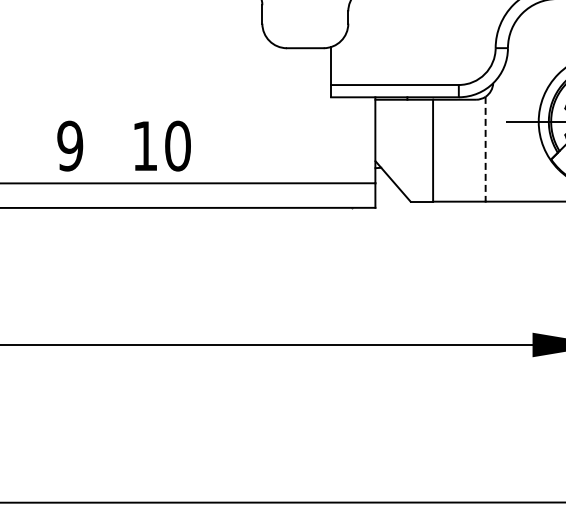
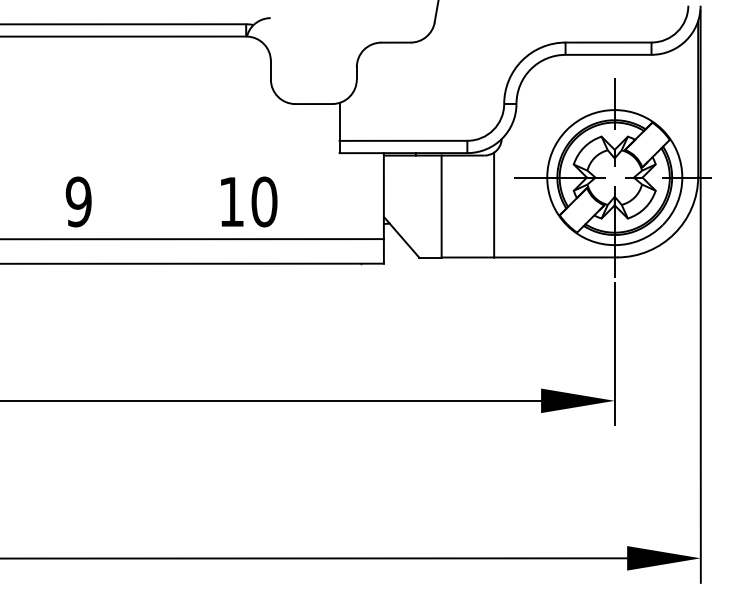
text: (162, 145) -> (249, 201), moved
line: (485, 149) -> (494, 205), dashed -> solid

